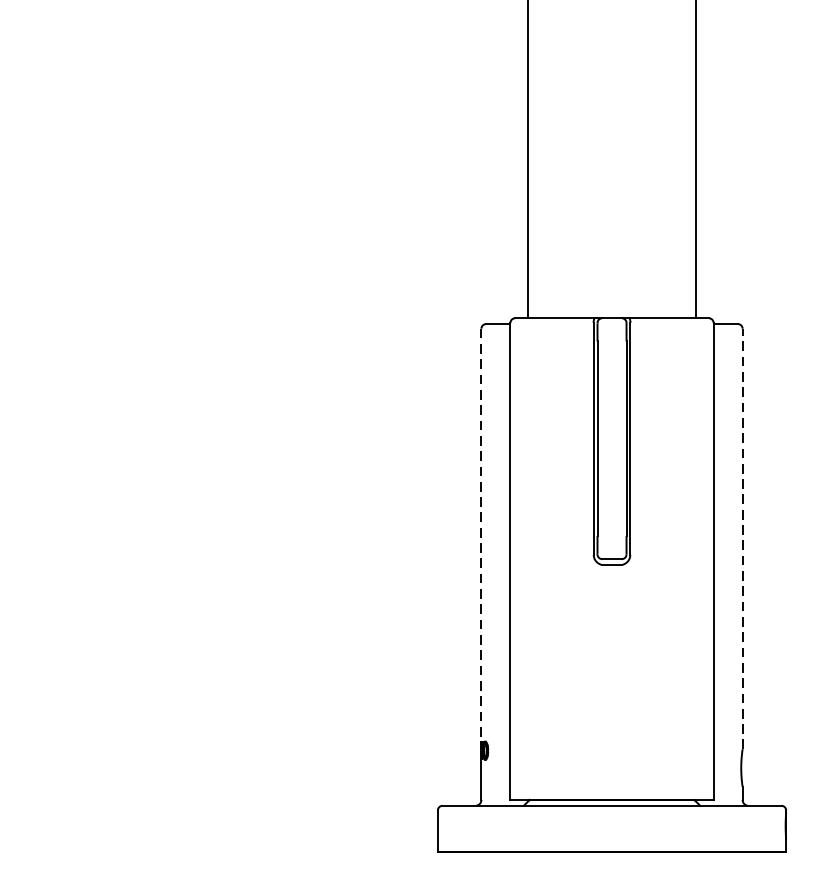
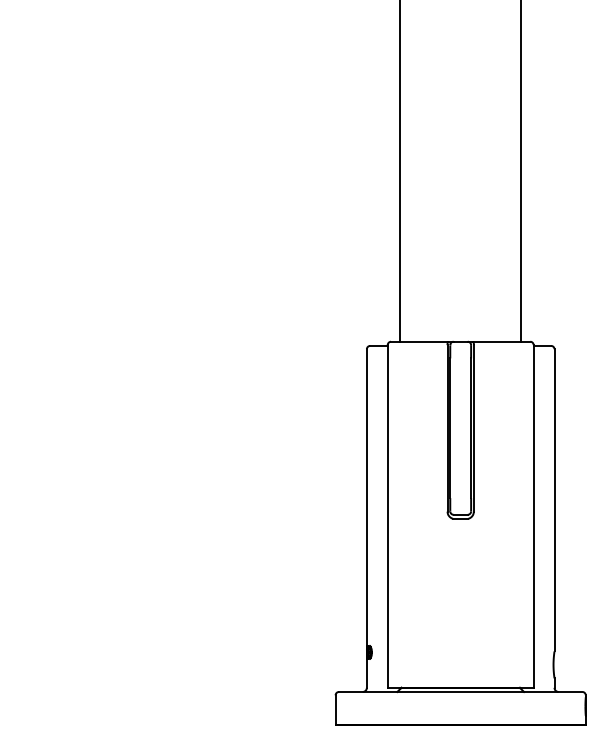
line: (742, 537) -> (554, 499), dashed -> solid
line: (480, 540) -> (366, 501), dashed -> solid

